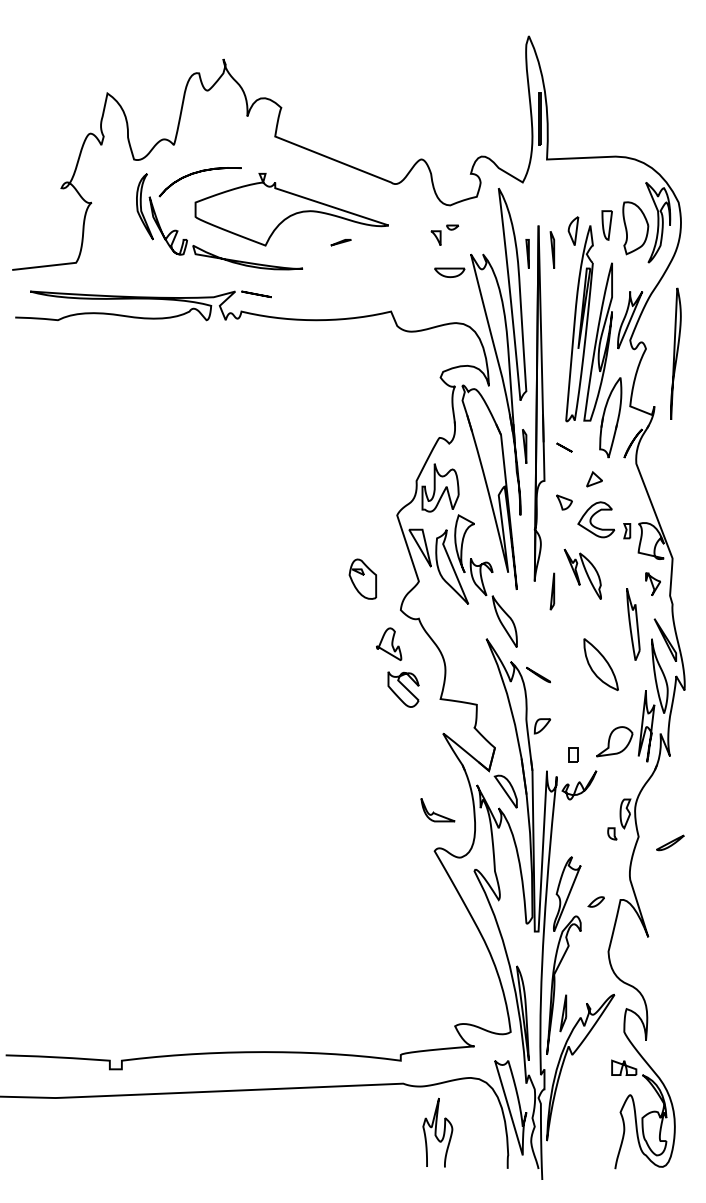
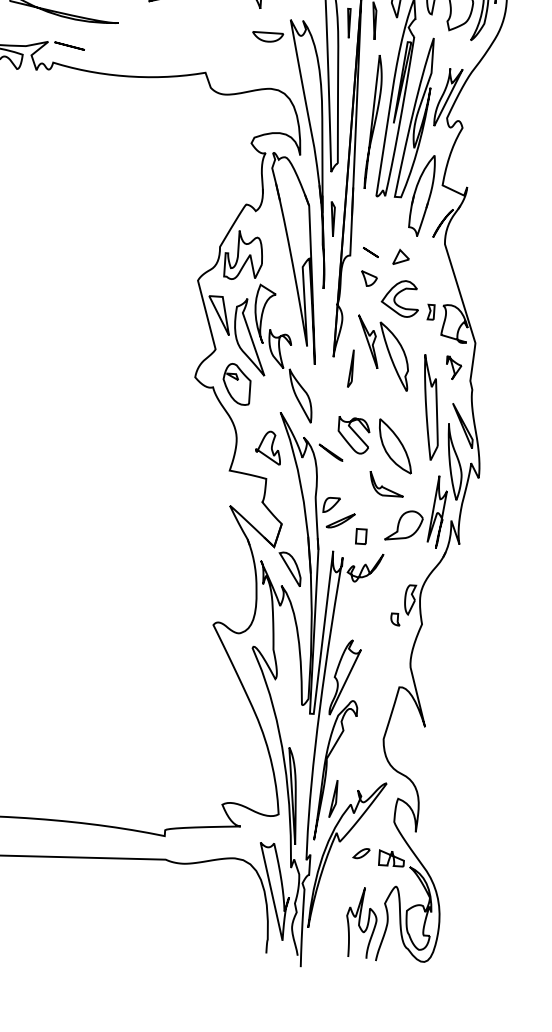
part: (675, 353) -> (373, 121), moved
line: (564, 447) -> (370, 252), moved
part: (582, 574) -> (382, 353), size x1.43
part: (362, 578) -> (236, 383), moved
part: (633, 624) -> (431, 407), size x1.43
part: (389, 643) -> (269, 447), moved
part: (403, 689) -> (353, 435), moved
part: (437, 810) -> (386, 484), moved
part: (670, 842) -> (340, 520), moved
part: (595, 901) -> (360, 853), moved
curve: (436, 1132) -> (360, 922), moved

